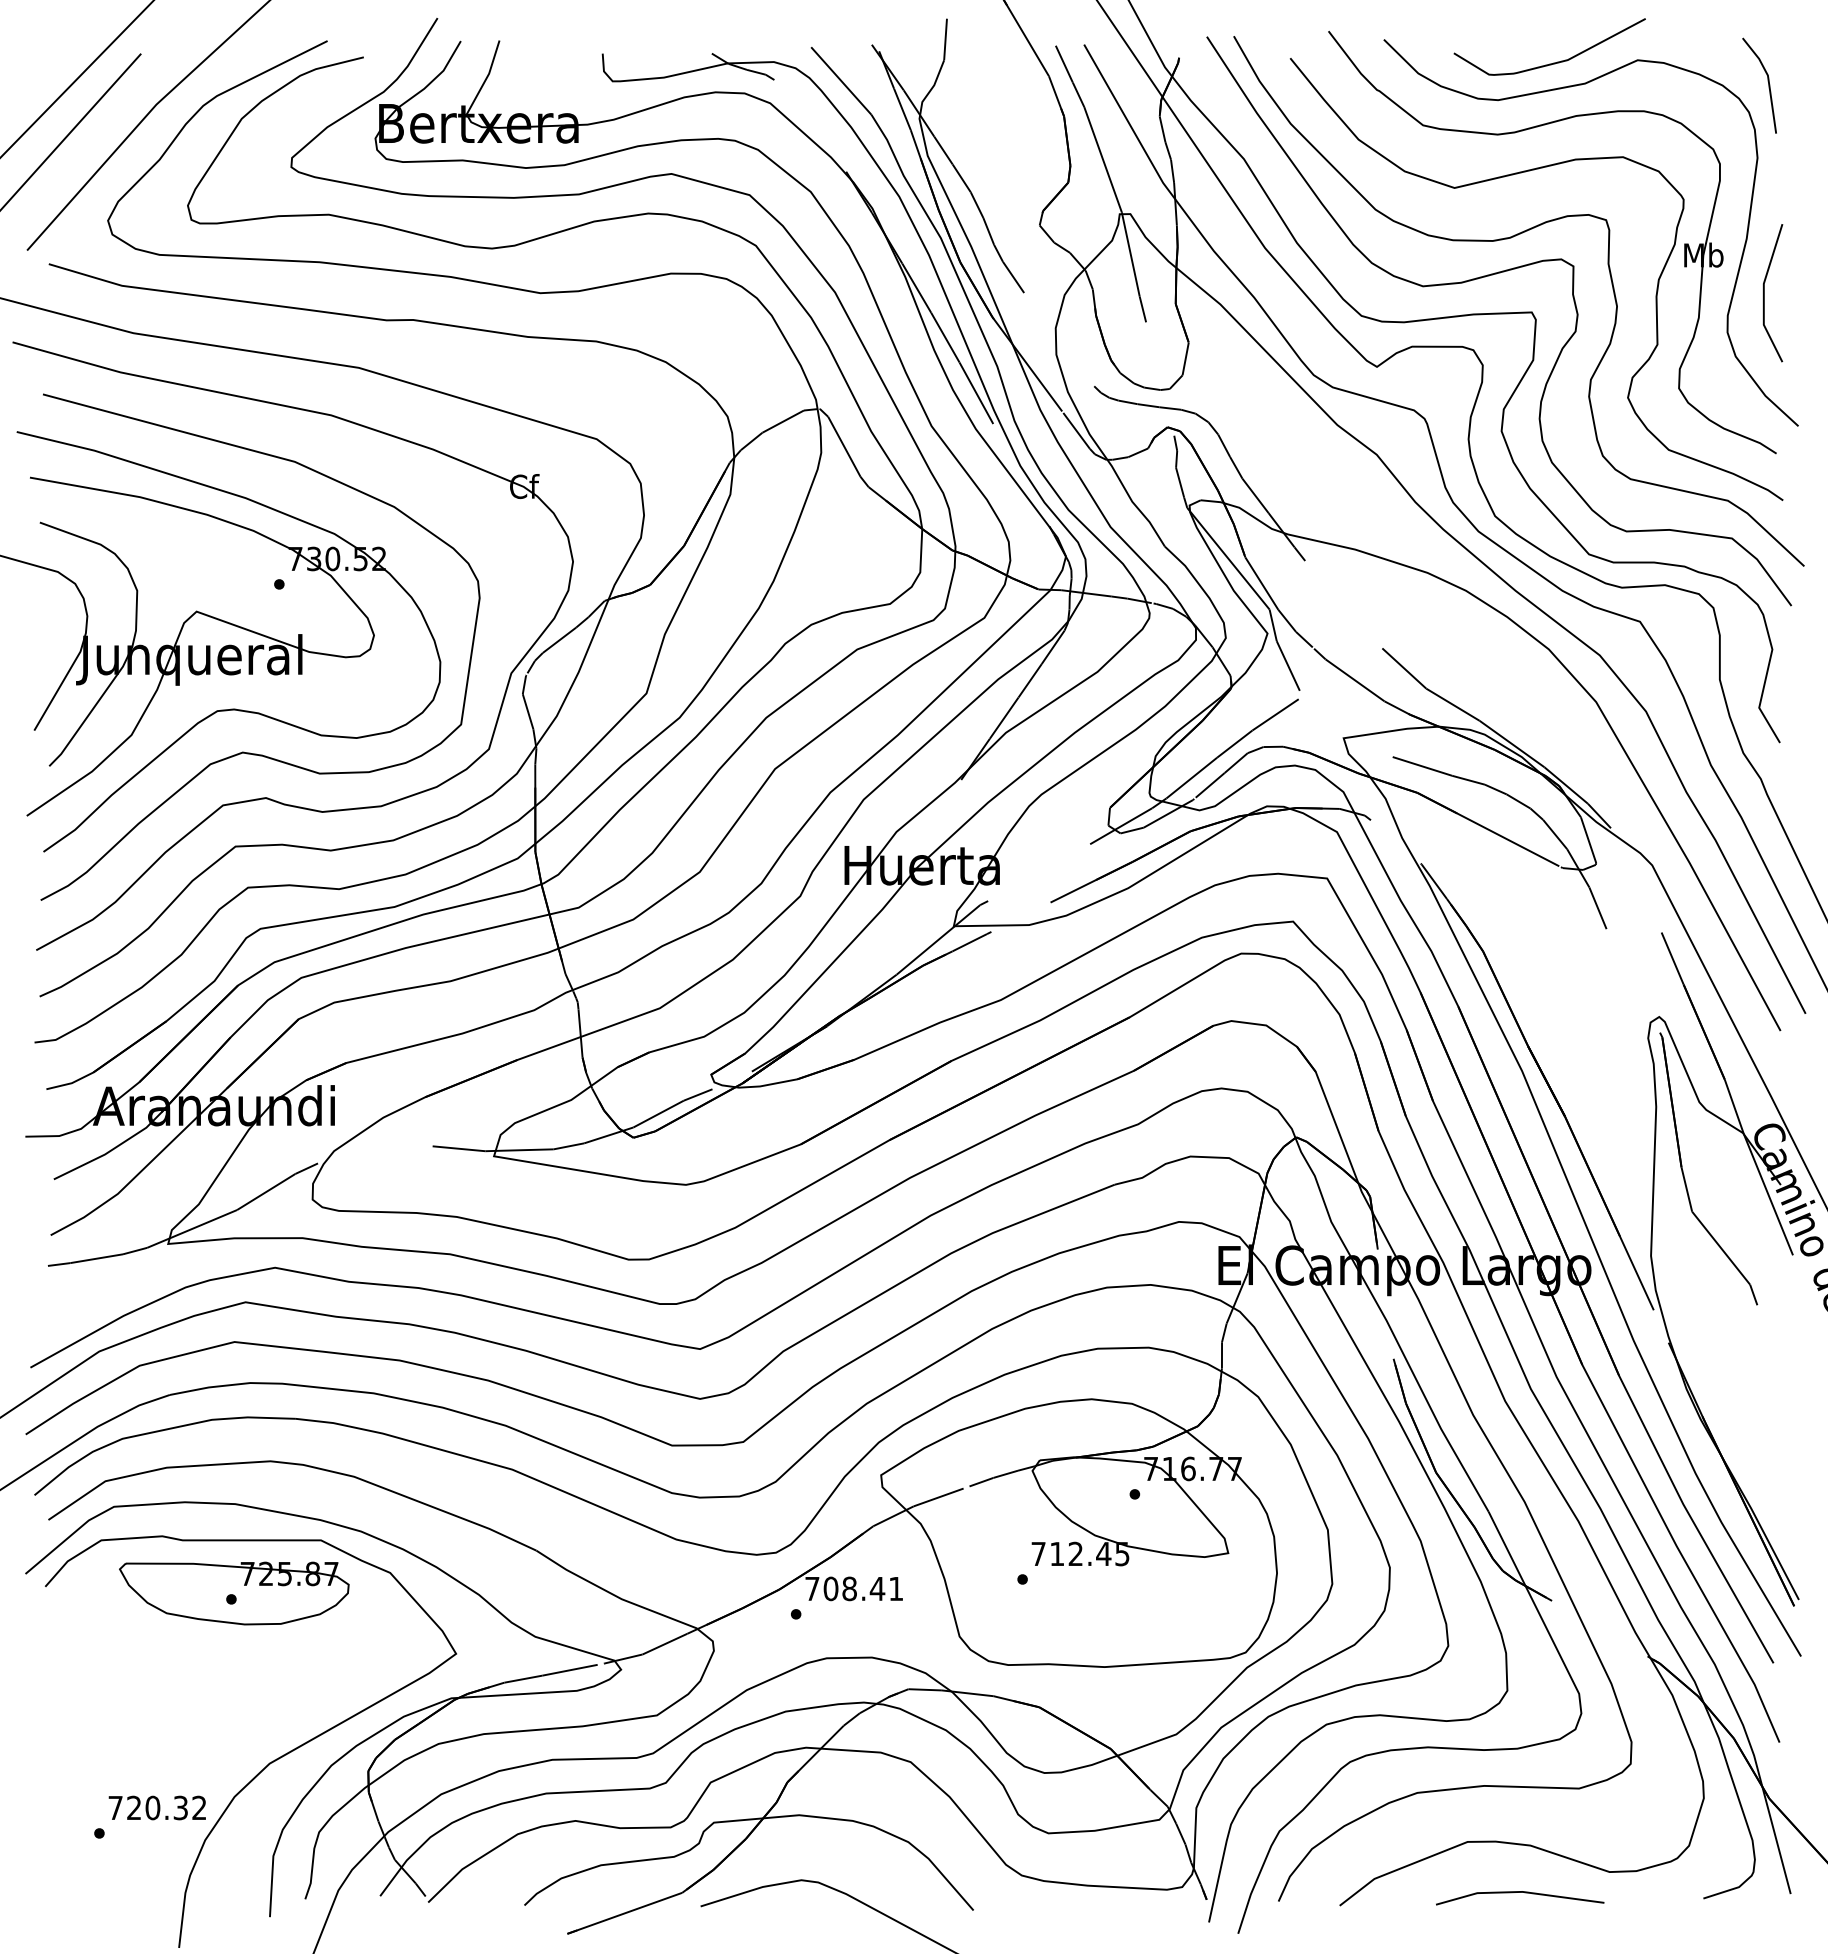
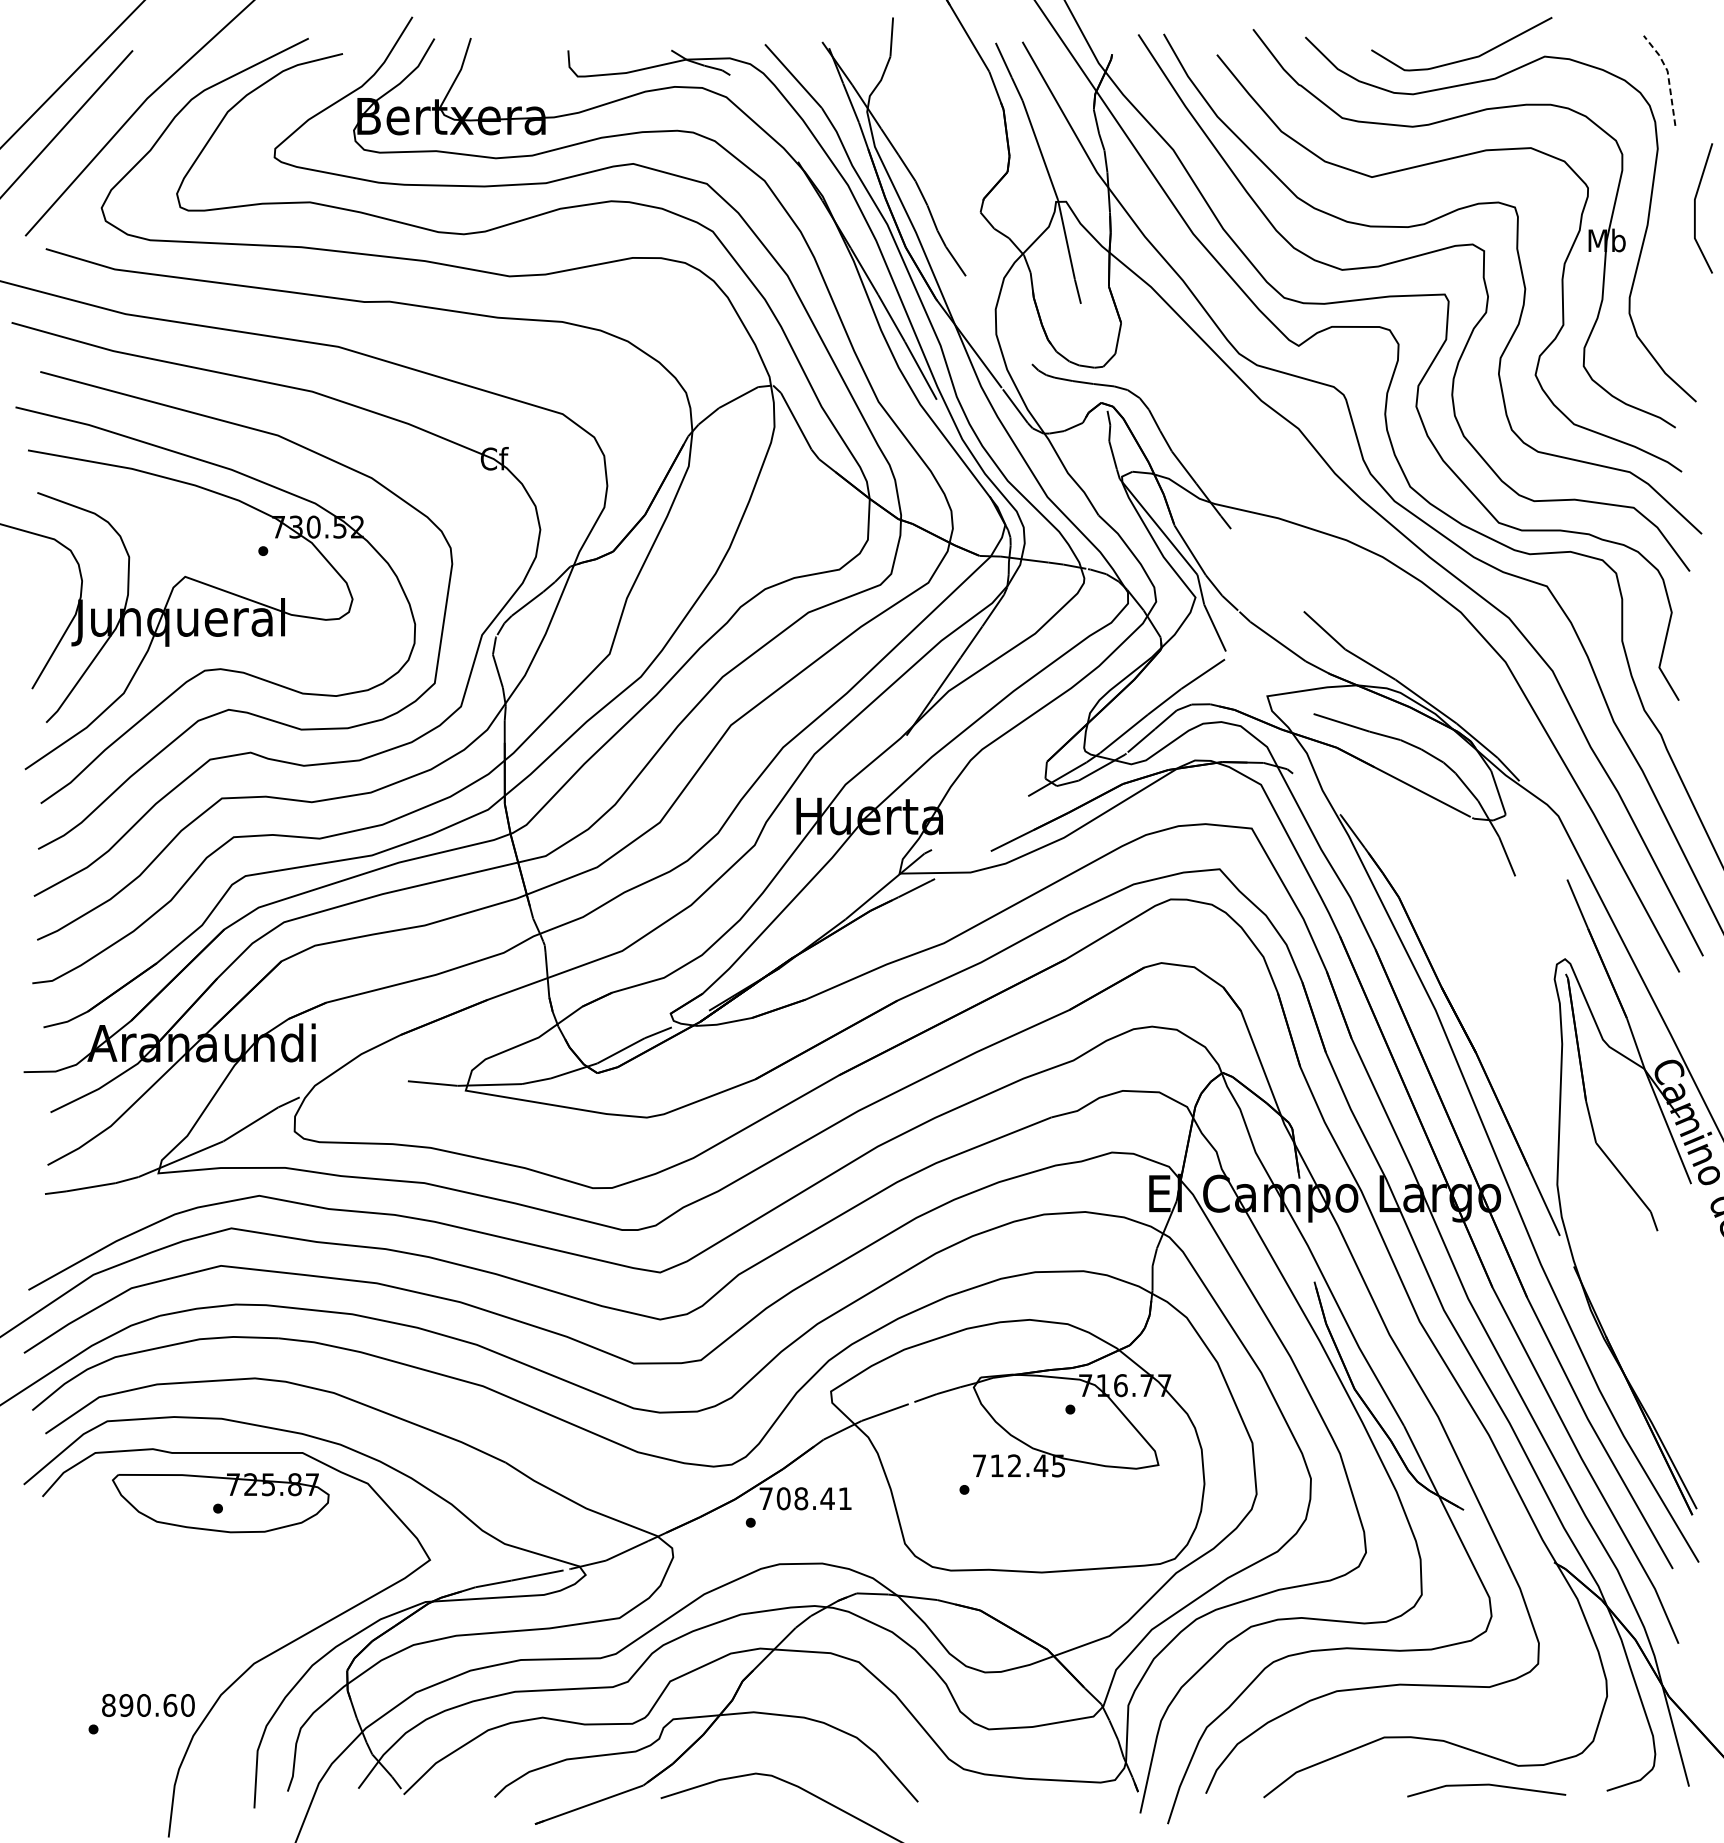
line: (1768, 80) -> (1668, 75), solid -> dashed
line: (1764, 293) -> (1695, 208), moved
text: (157, 1807) -> (148, 1704), 720.32 -> 890.60
line: (1520, 1892) -> (1487, 1785), moved

